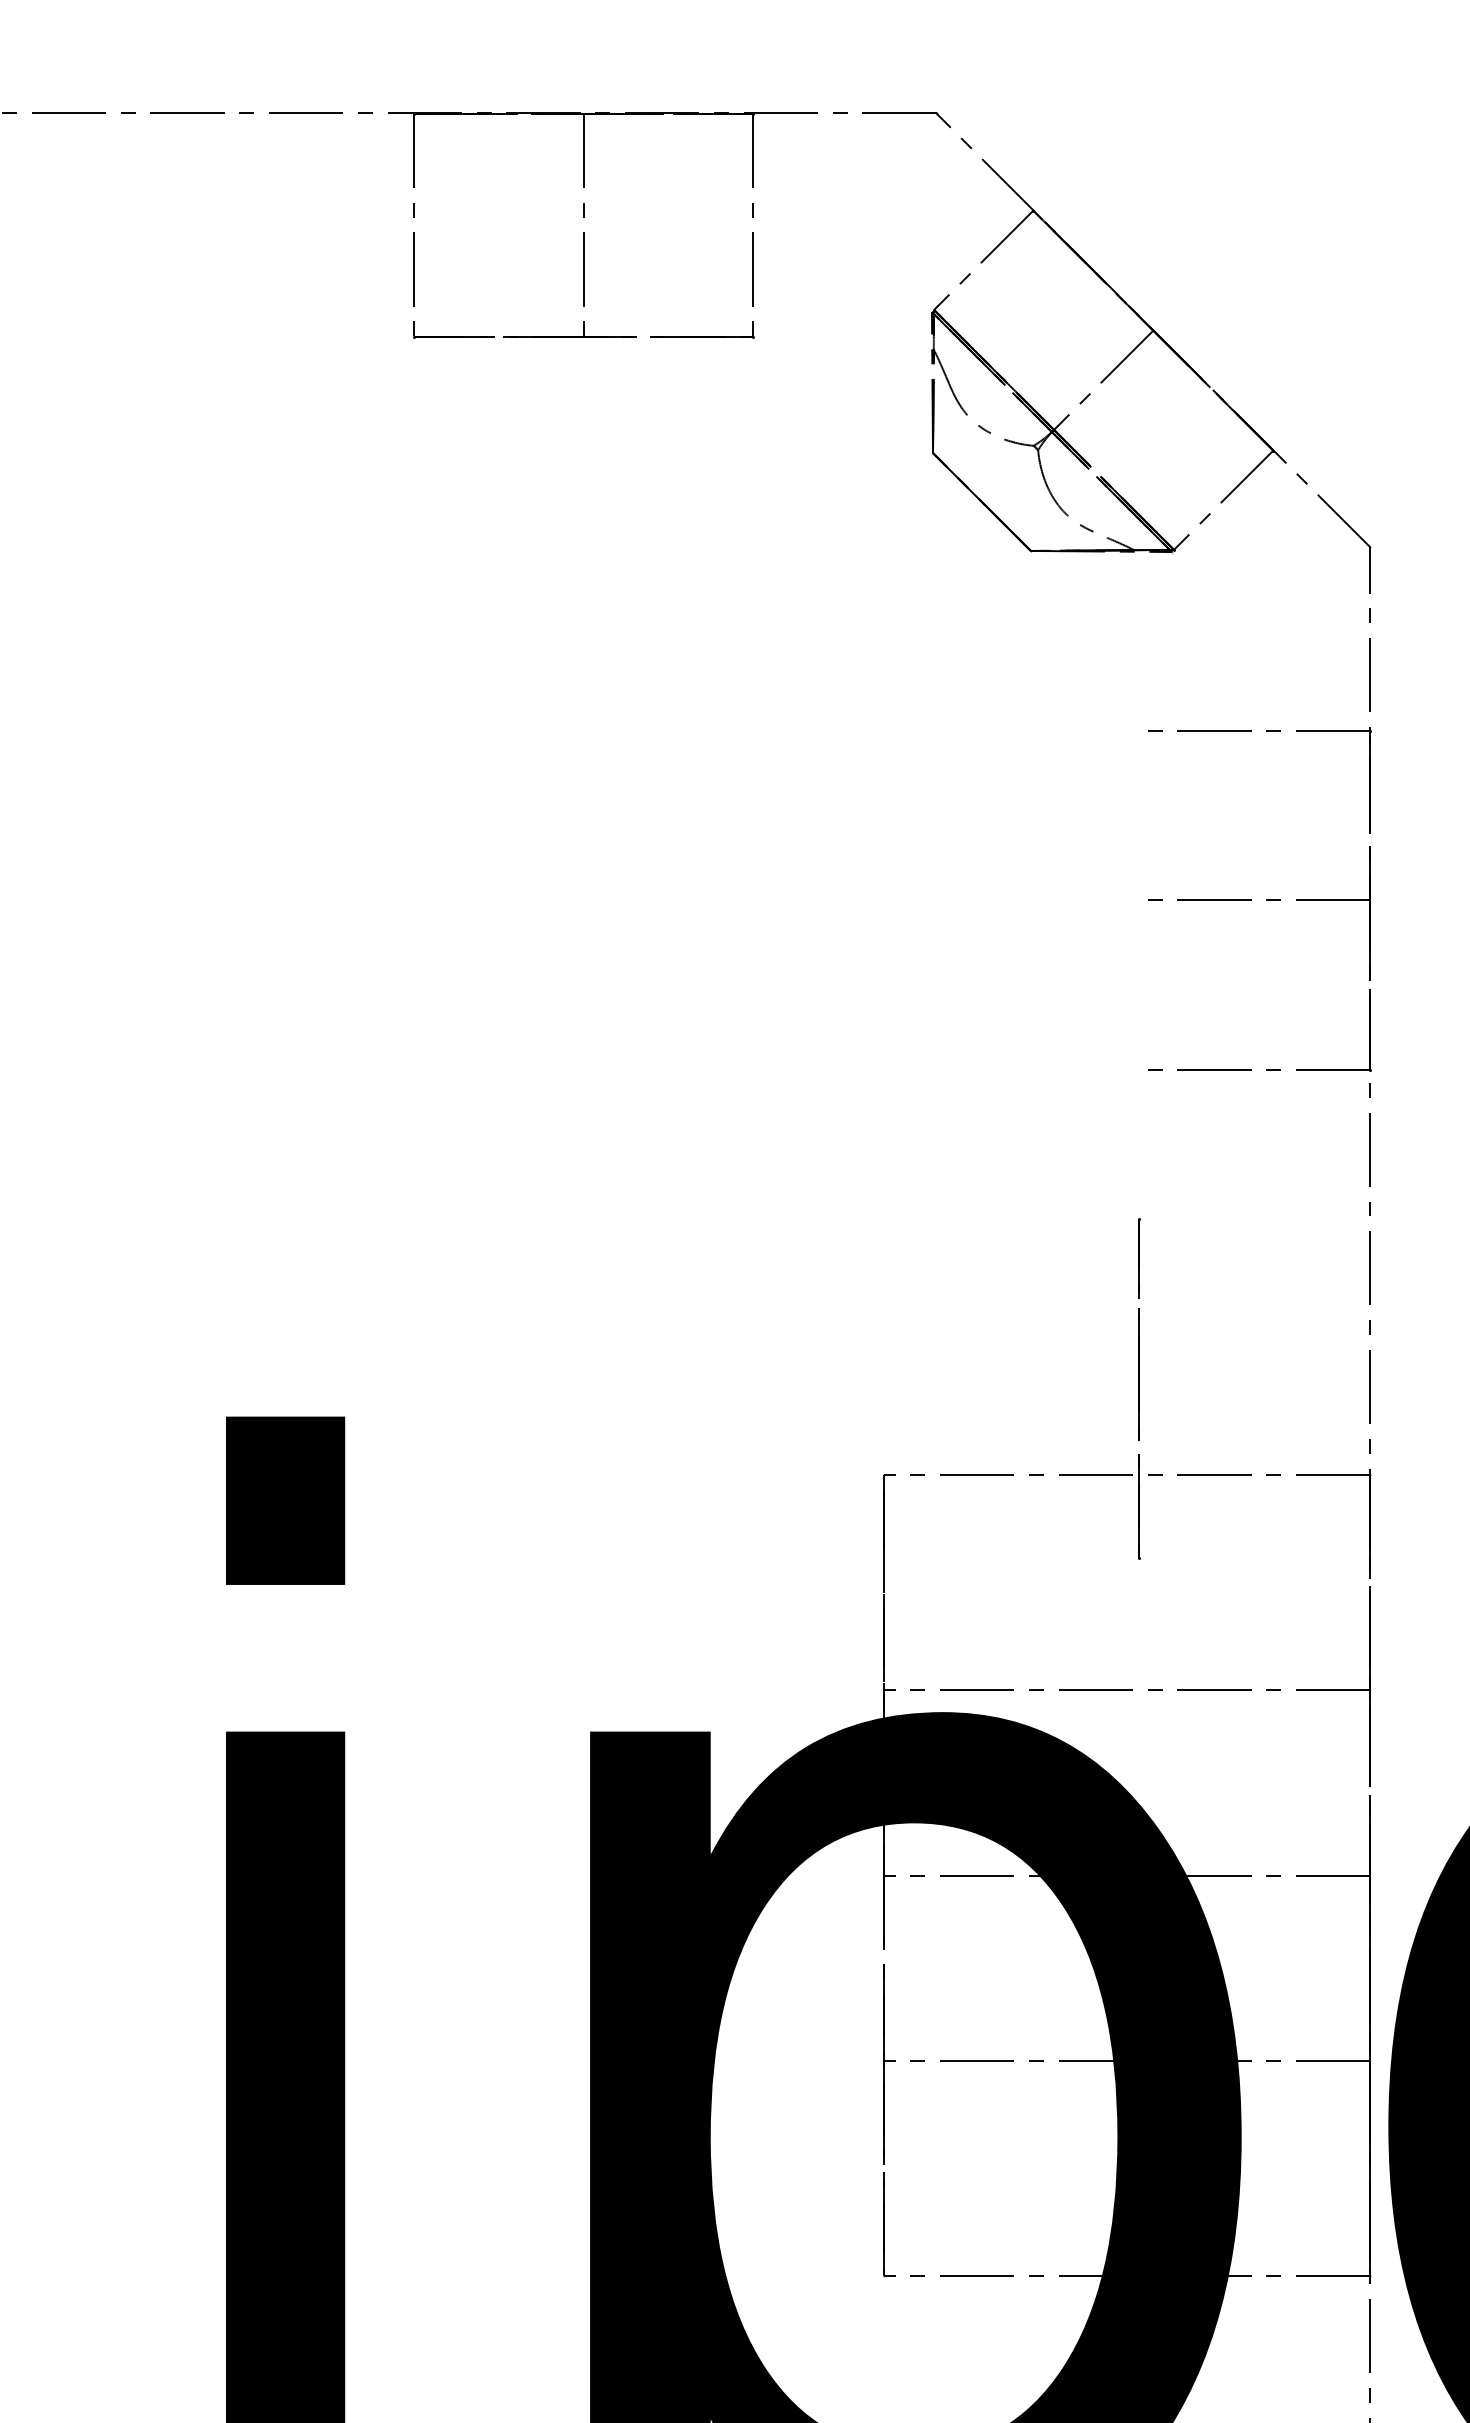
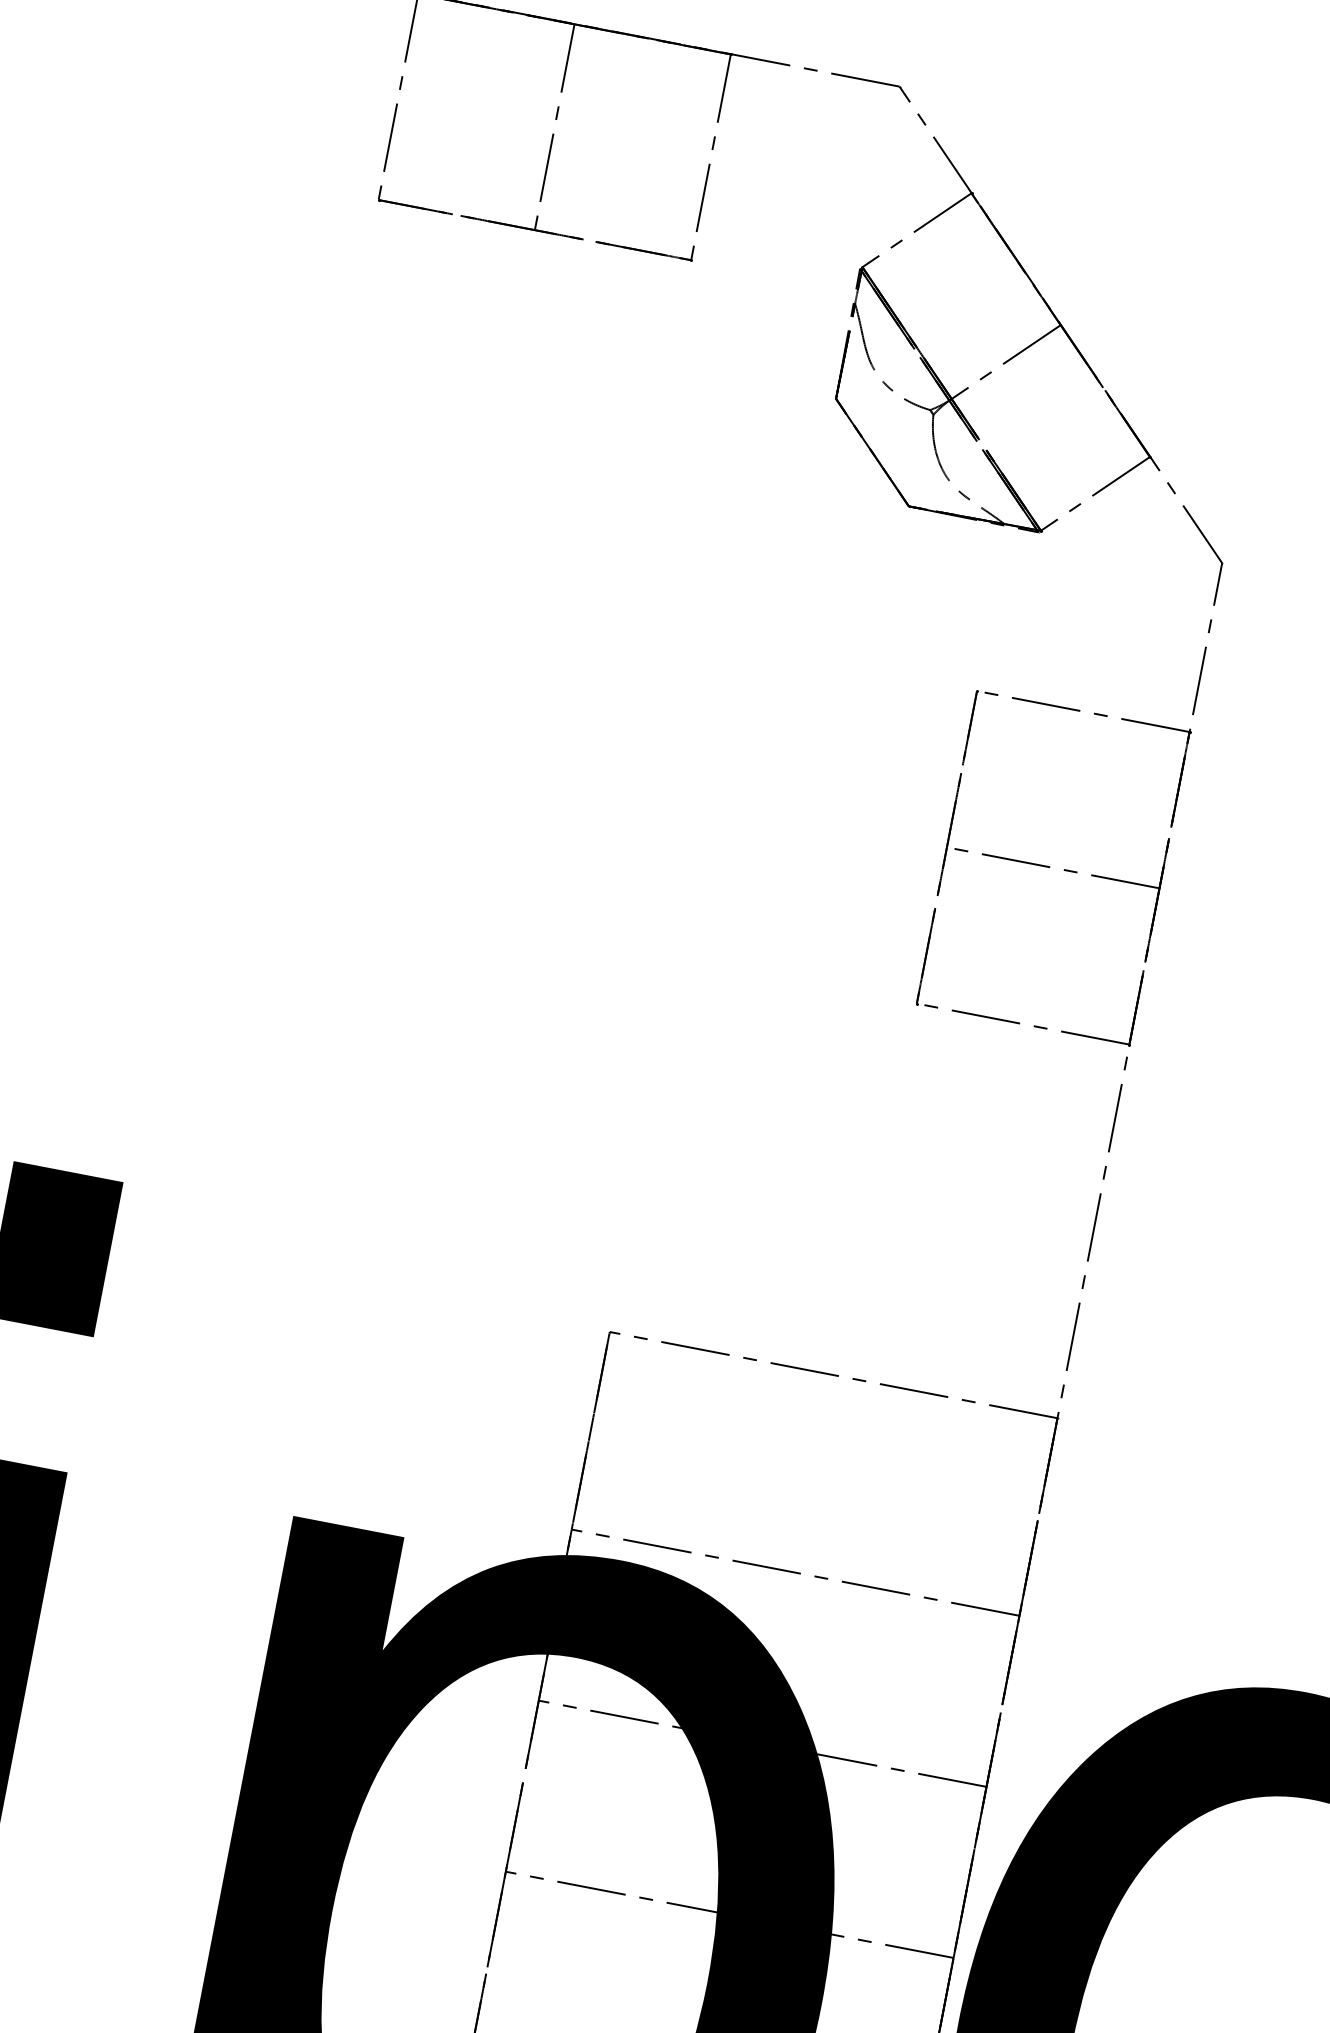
line: (1139, 1388) -> (946, 847), moved

